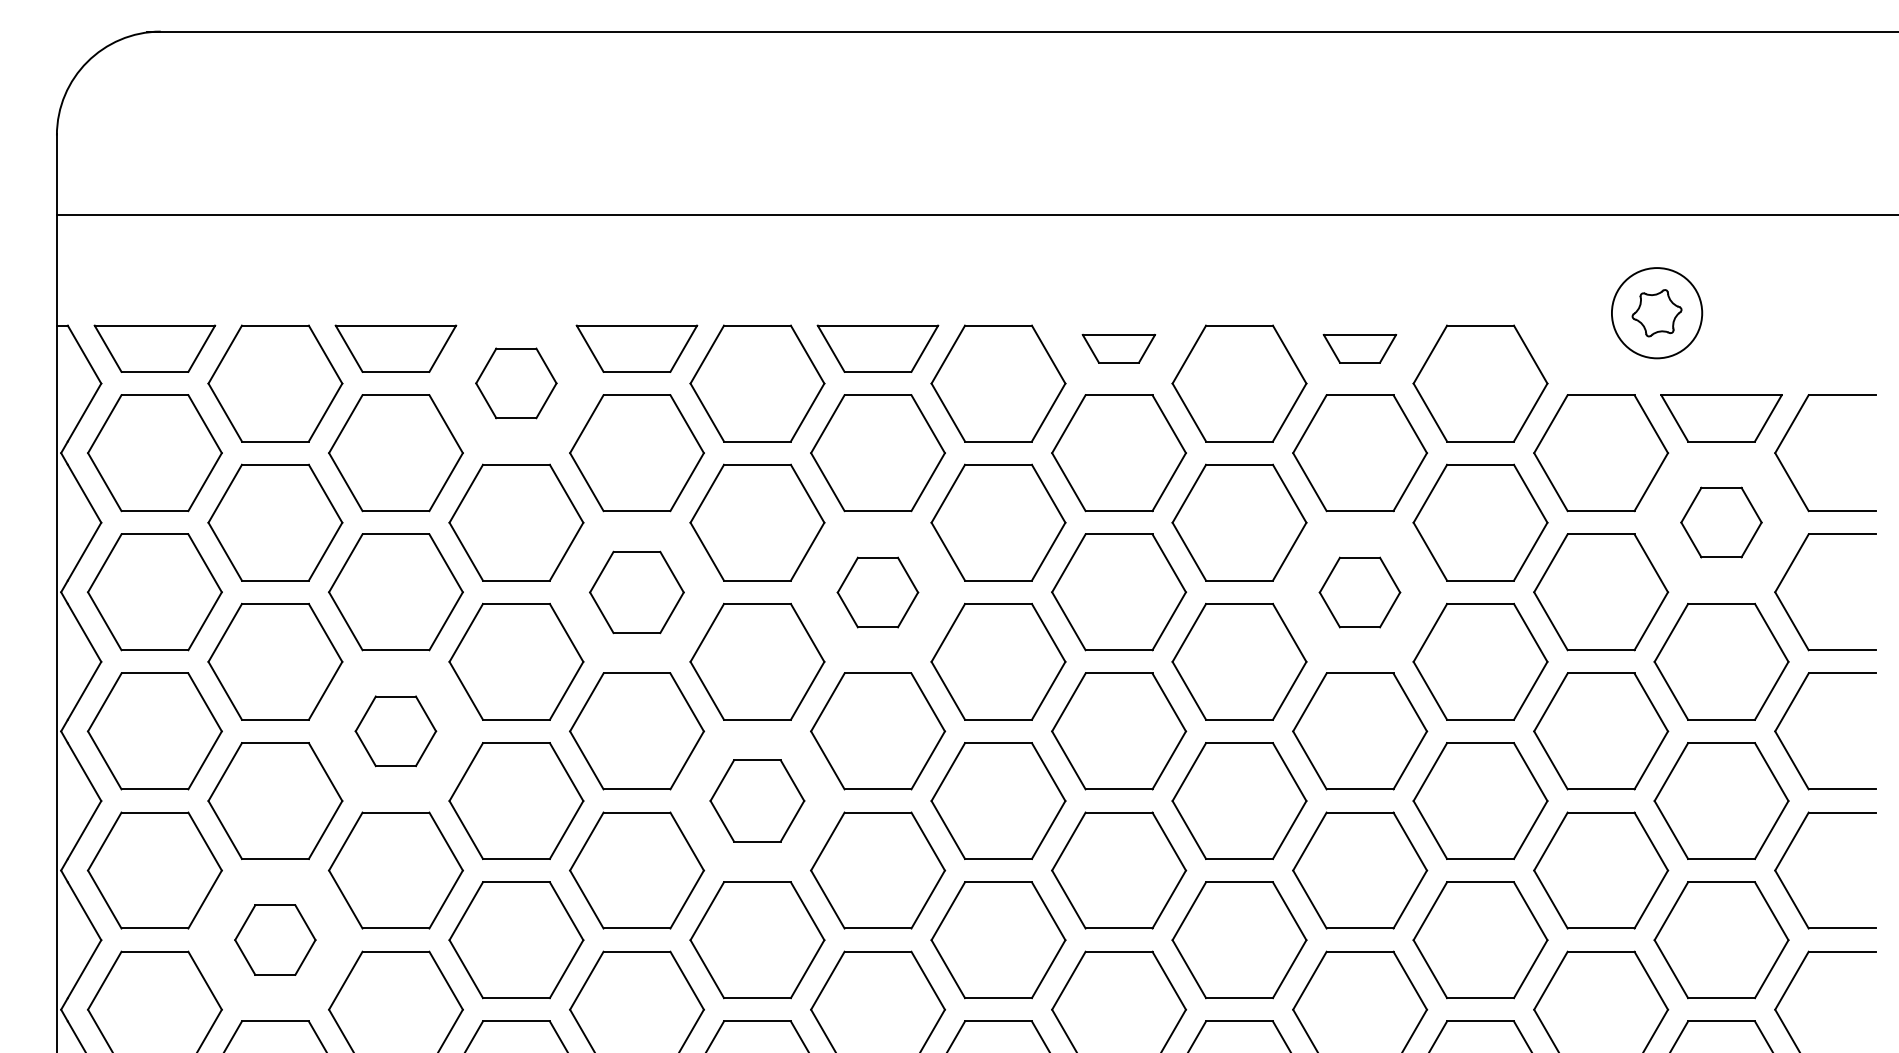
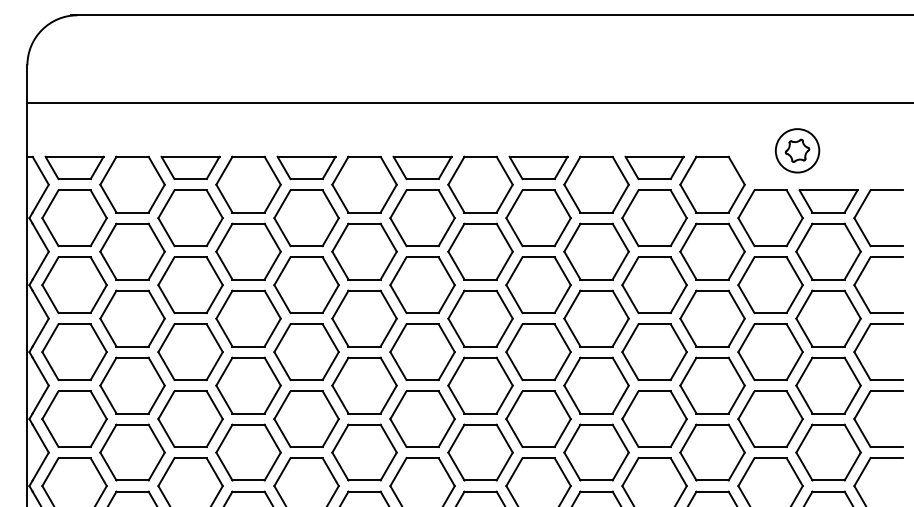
part: (1118, 347) -> (538, 167), size x1.67
part: (1359, 347) -> (654, 167), size x1.67
part: (516, 383) -> (248, 184), size x1.67
part: (1721, 522) -> (828, 251), size x1.67
part: (636, 592) -> (306, 285), size x1.43
part: (877, 592) -> (422, 285), size x1.67
part: (1359, 592) -> (654, 285), size x1.67
part: (395, 730) -> (190, 351), size x1.67
part: (757, 800) -> (364, 385), size x1.43
part: (275, 939) -> (132, 452), size x1.67

